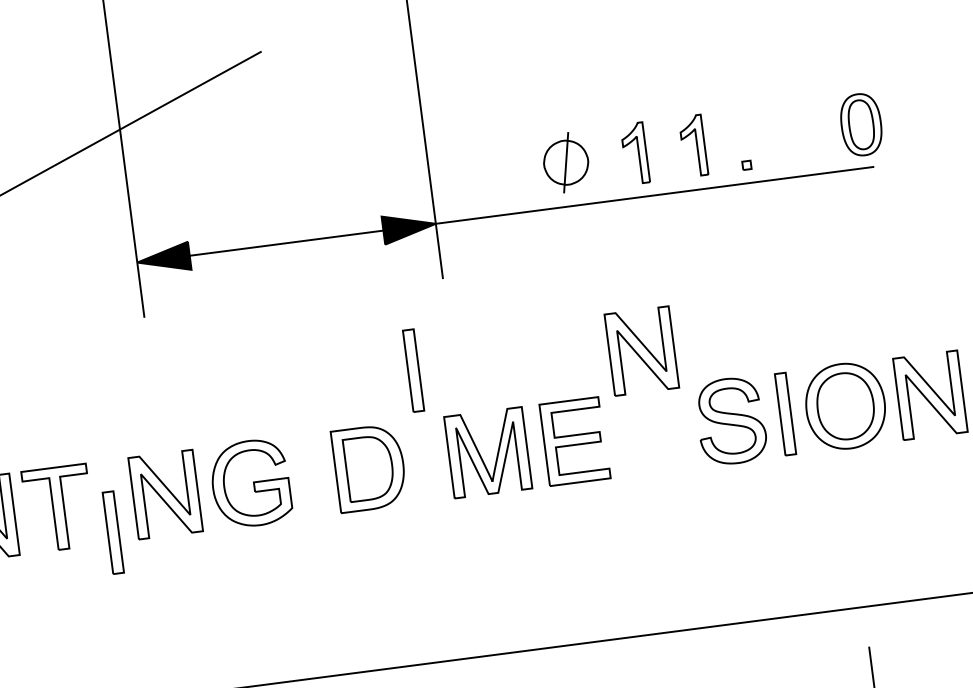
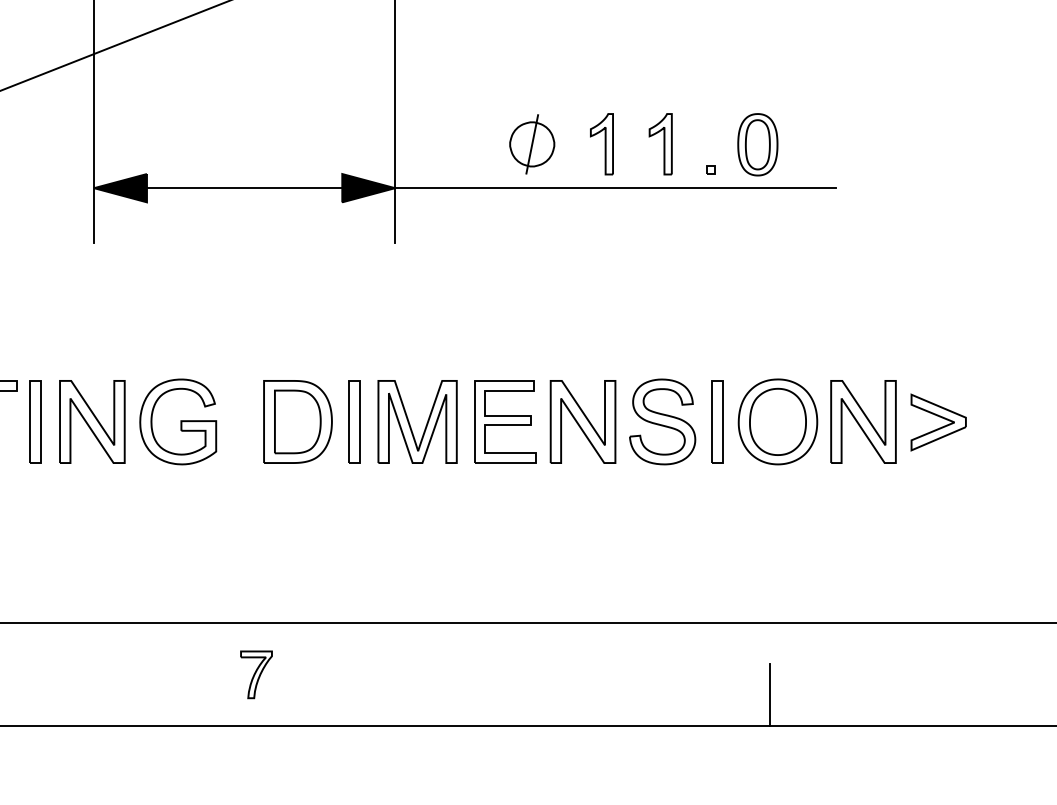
part: (860, 124) -> (757, 144), moved
part: (641, 350) -> (582, 421), moved
part: (413, 370) -> (354, 421), moved
part: (113, 532) -> (35, 421), moved

